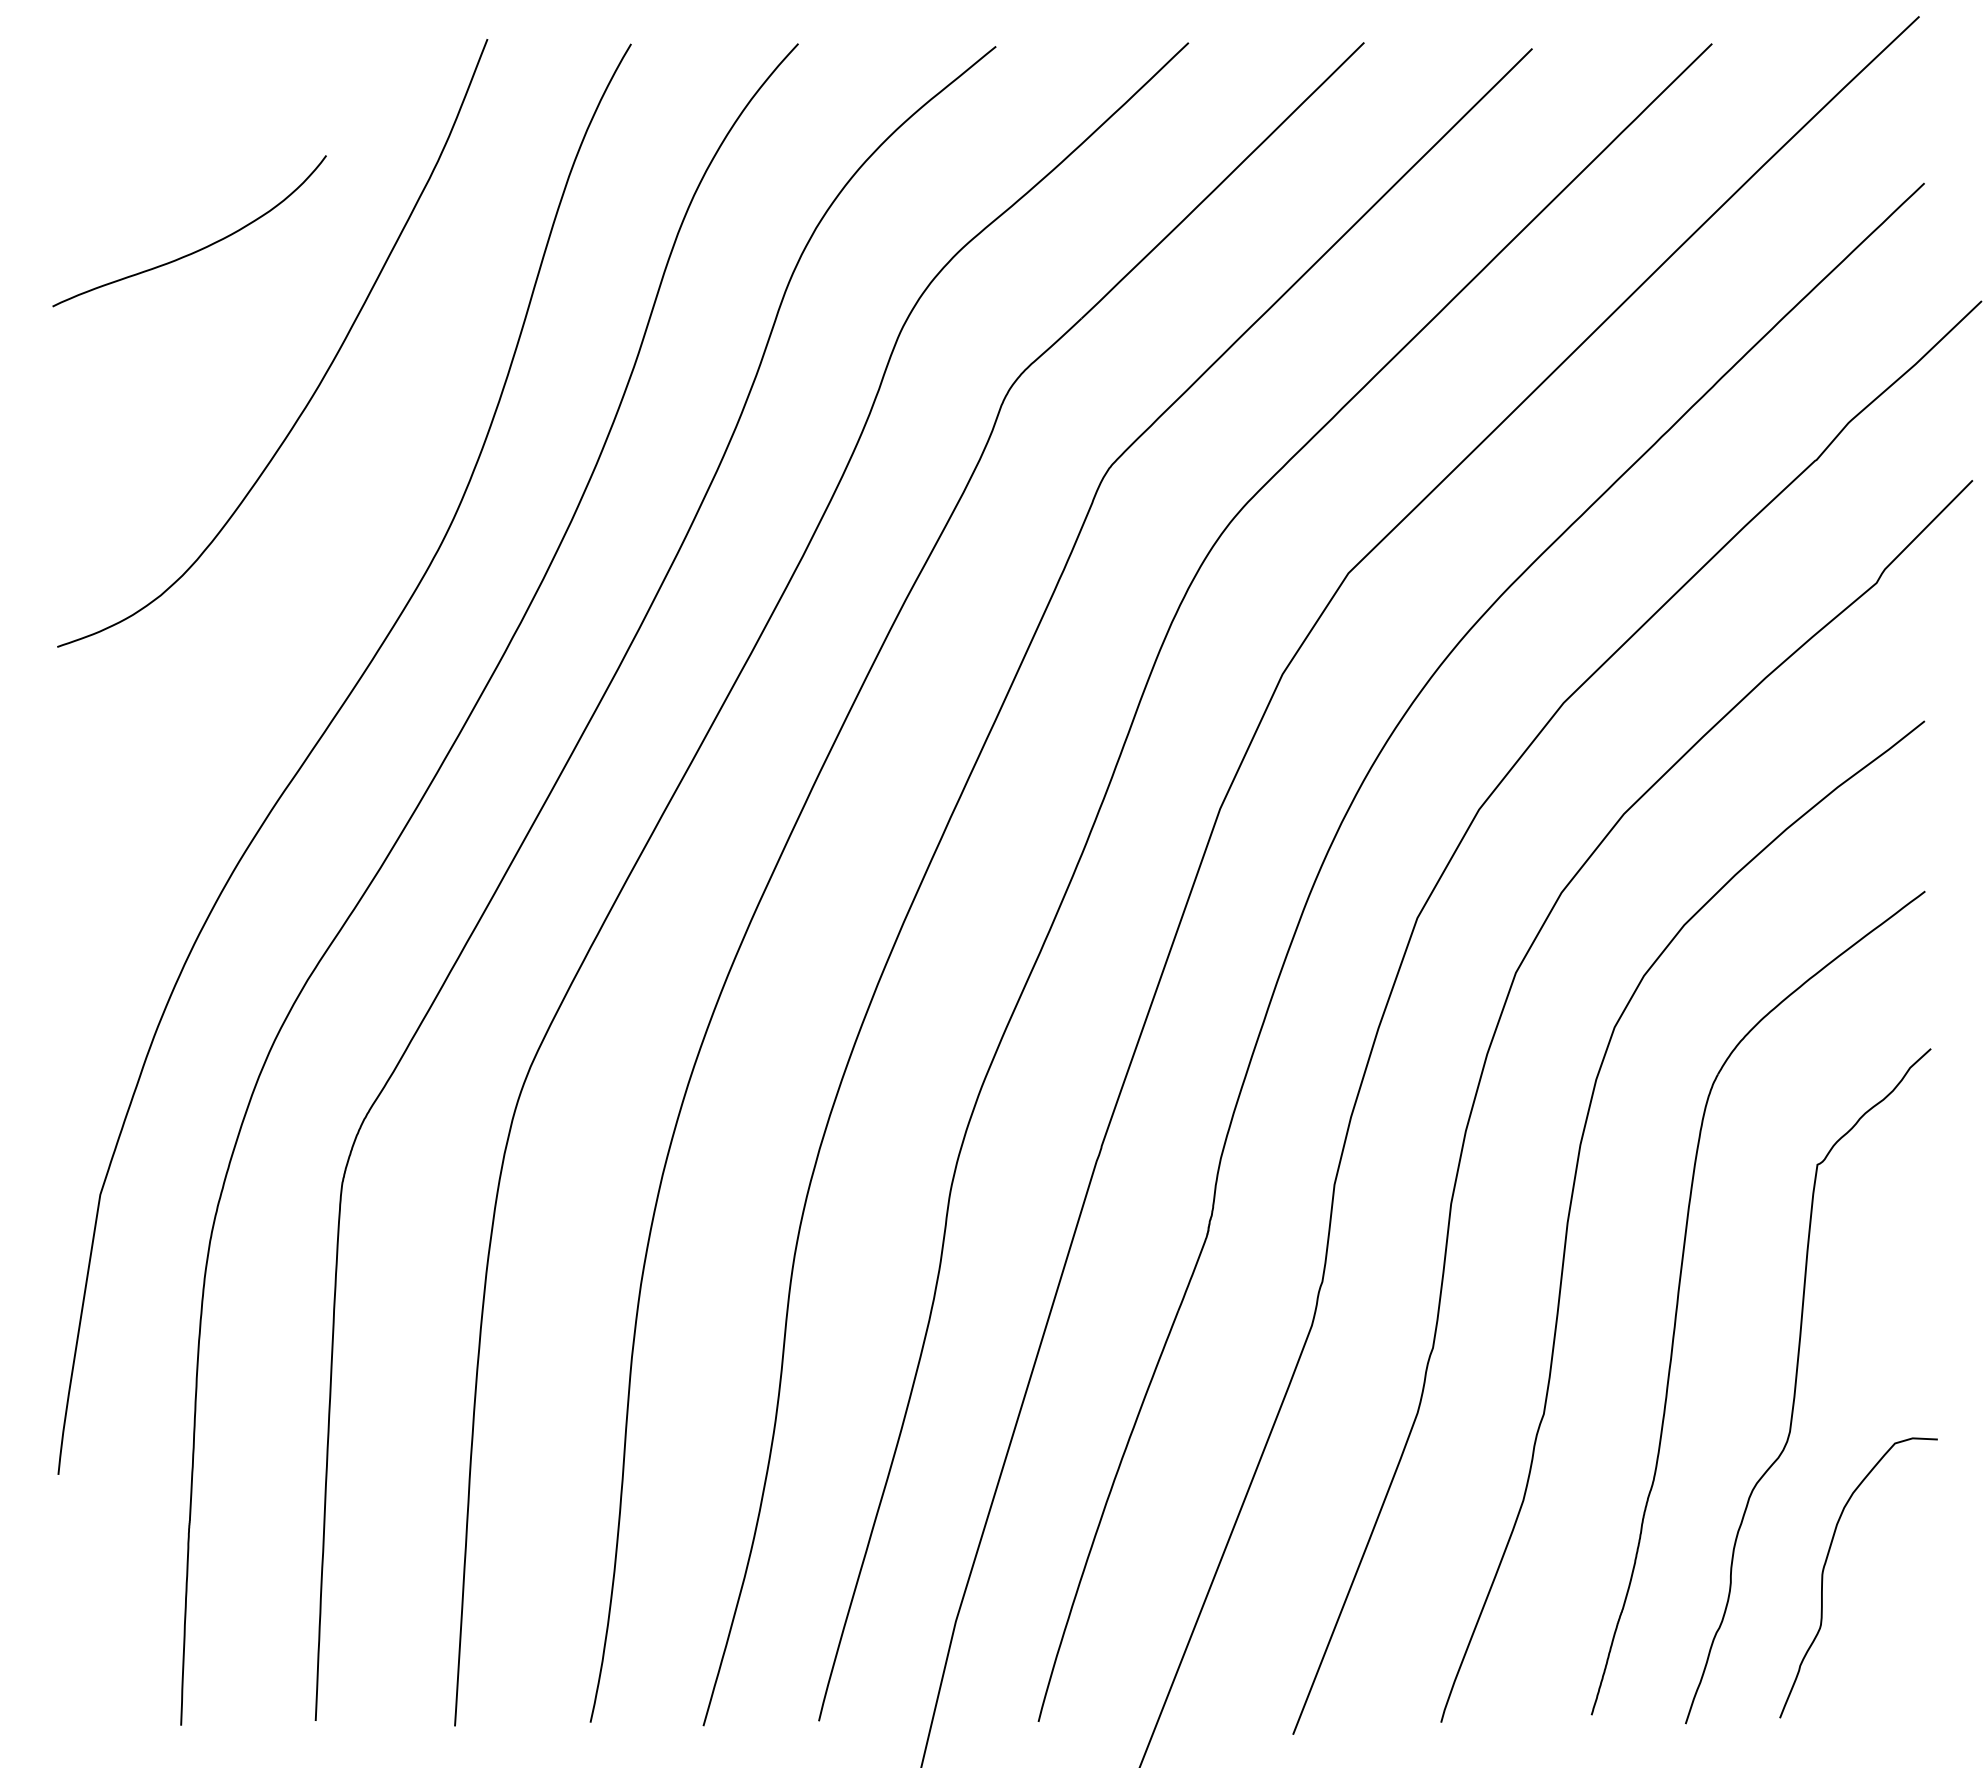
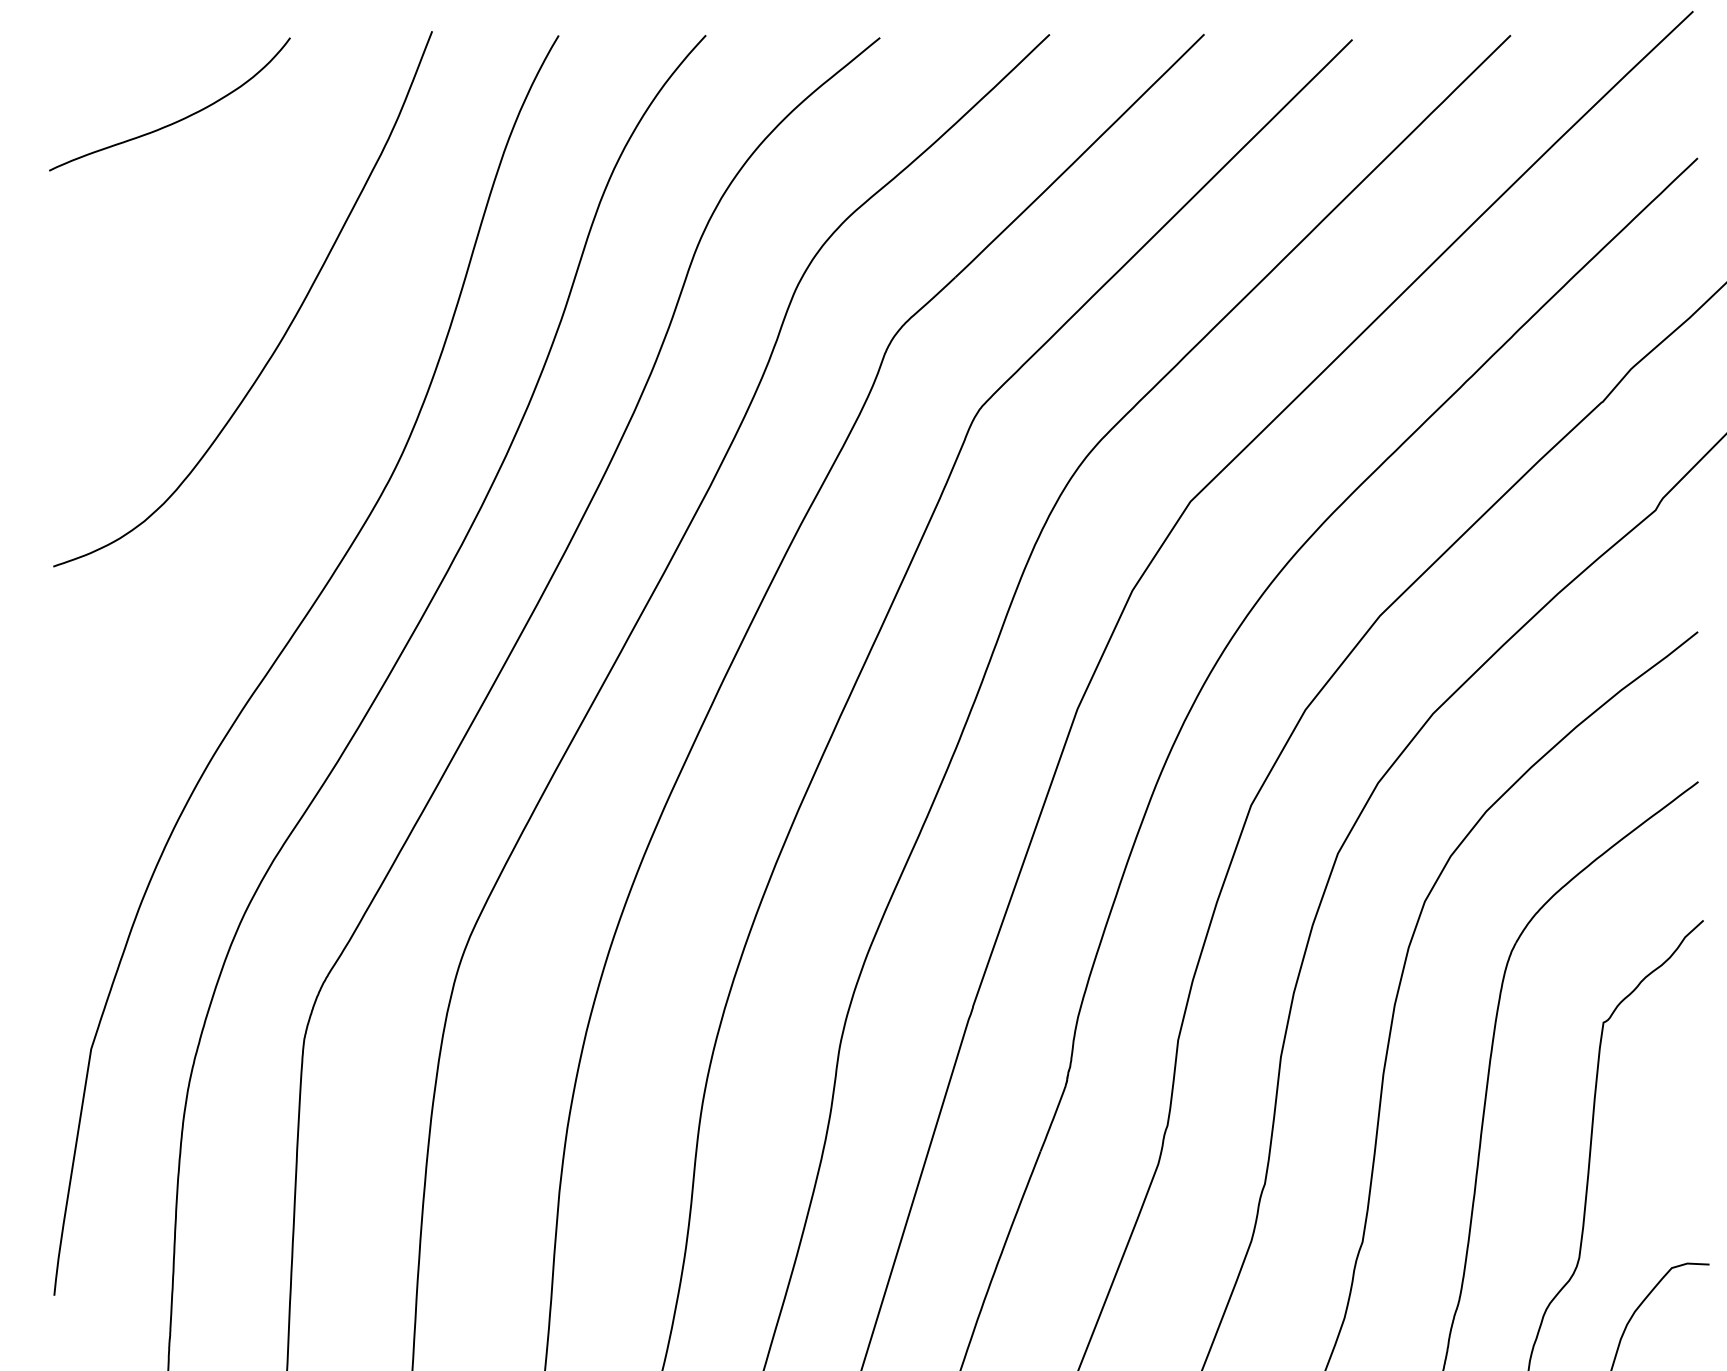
curve: (198, 249) -> (177, 120), moved

